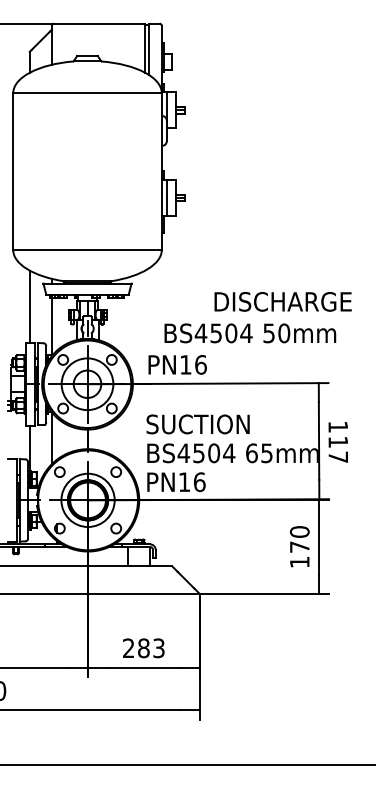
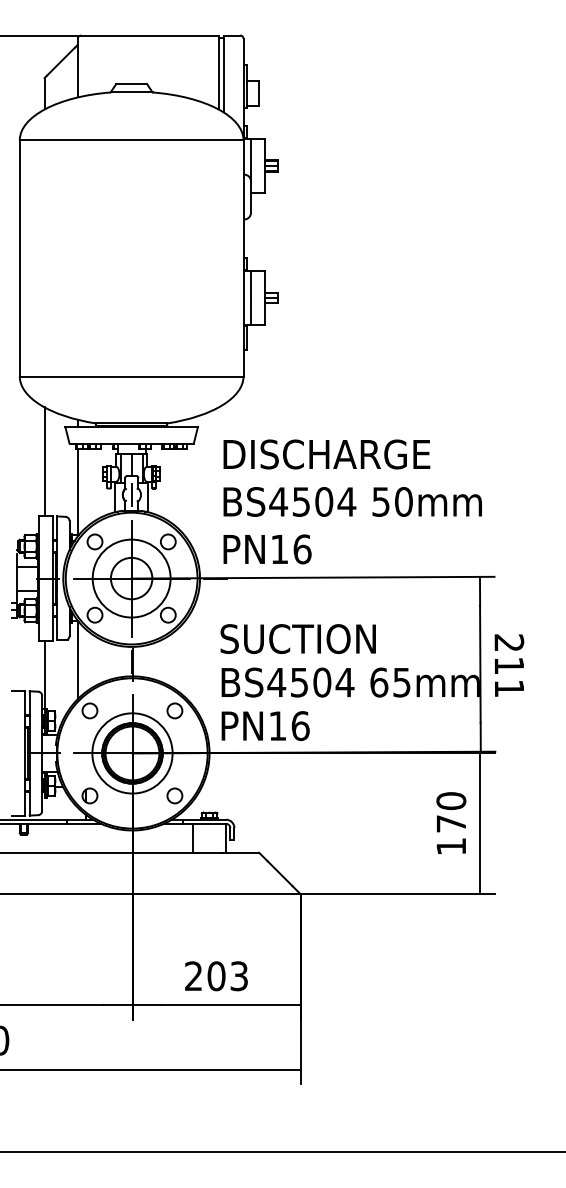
text: (282, 301) -> (325, 453), moved
text: (250, 333) -> (353, 502), moved
text: (338, 441) -> (509, 664), 117 -> 211
text: (143, 647) -> (215, 975), 283 -> 203

